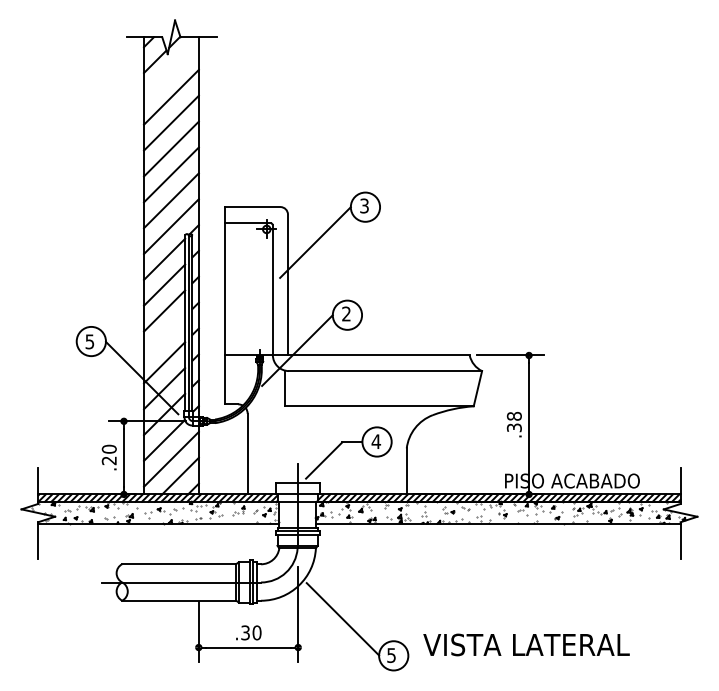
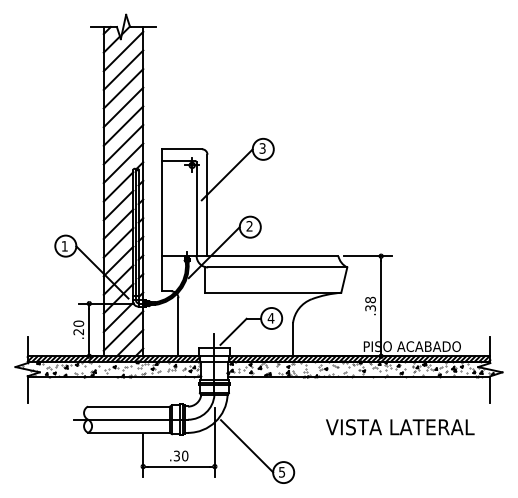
line: (171, 71) -> (123, 51), added
line: (164, 336) -> (118, 242), added
text: (89, 341) -> (64, 246), 5 -> 1
text: (526, 644) -> (400, 426), moved

